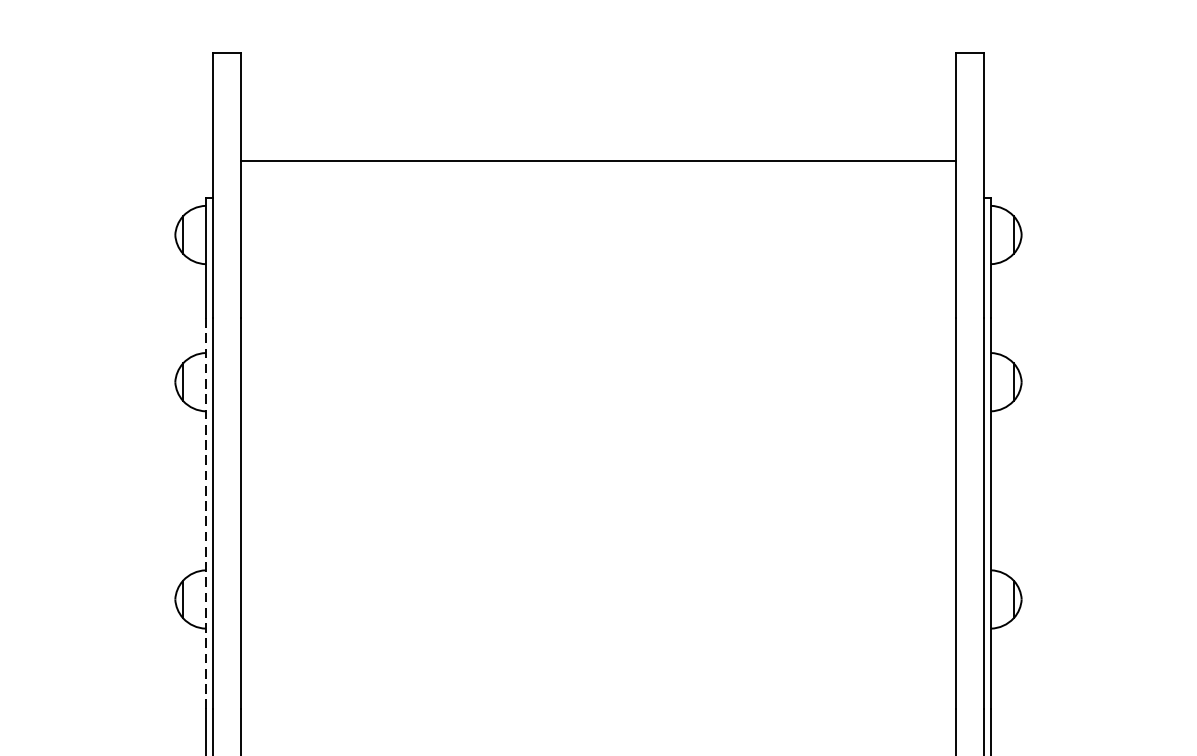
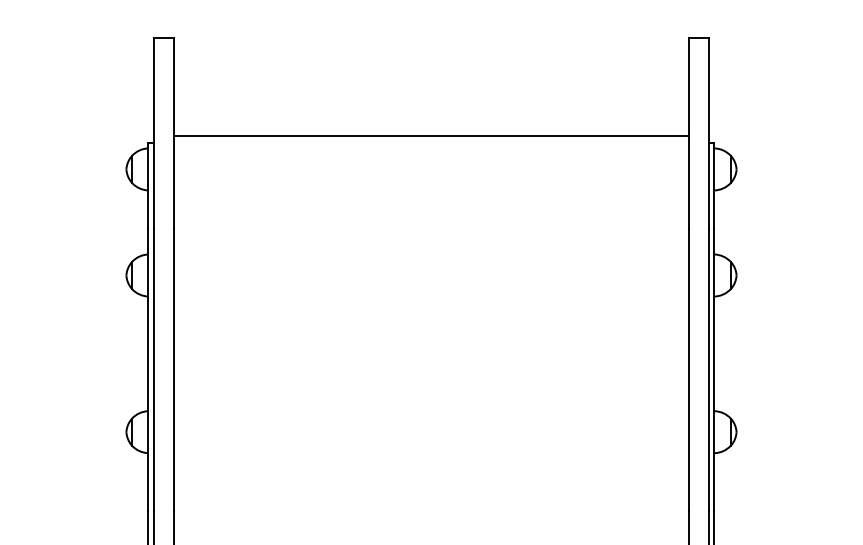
line: (598, 160) -> (431, 135), moved
line: (205, 513) -> (148, 370), dashed -> solid

